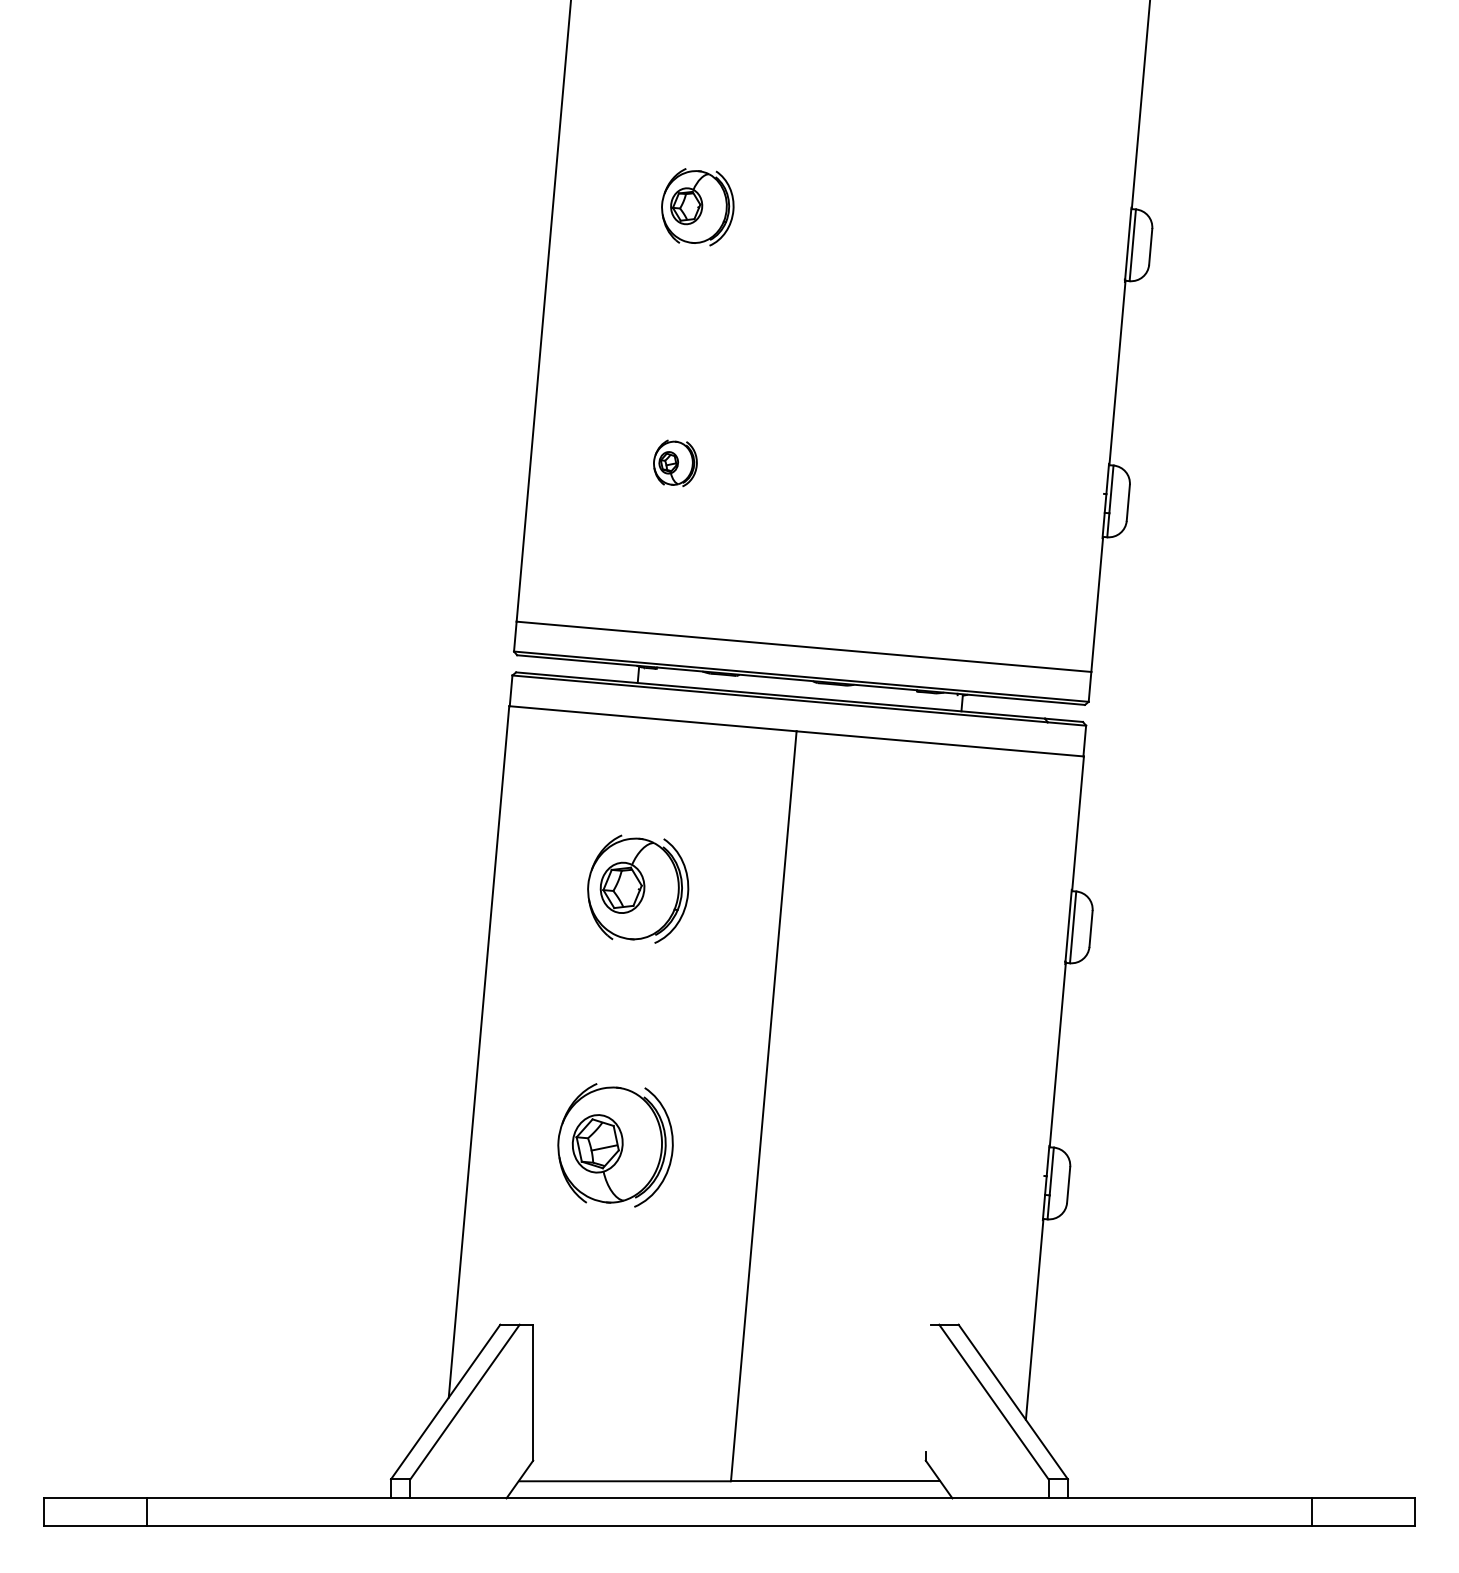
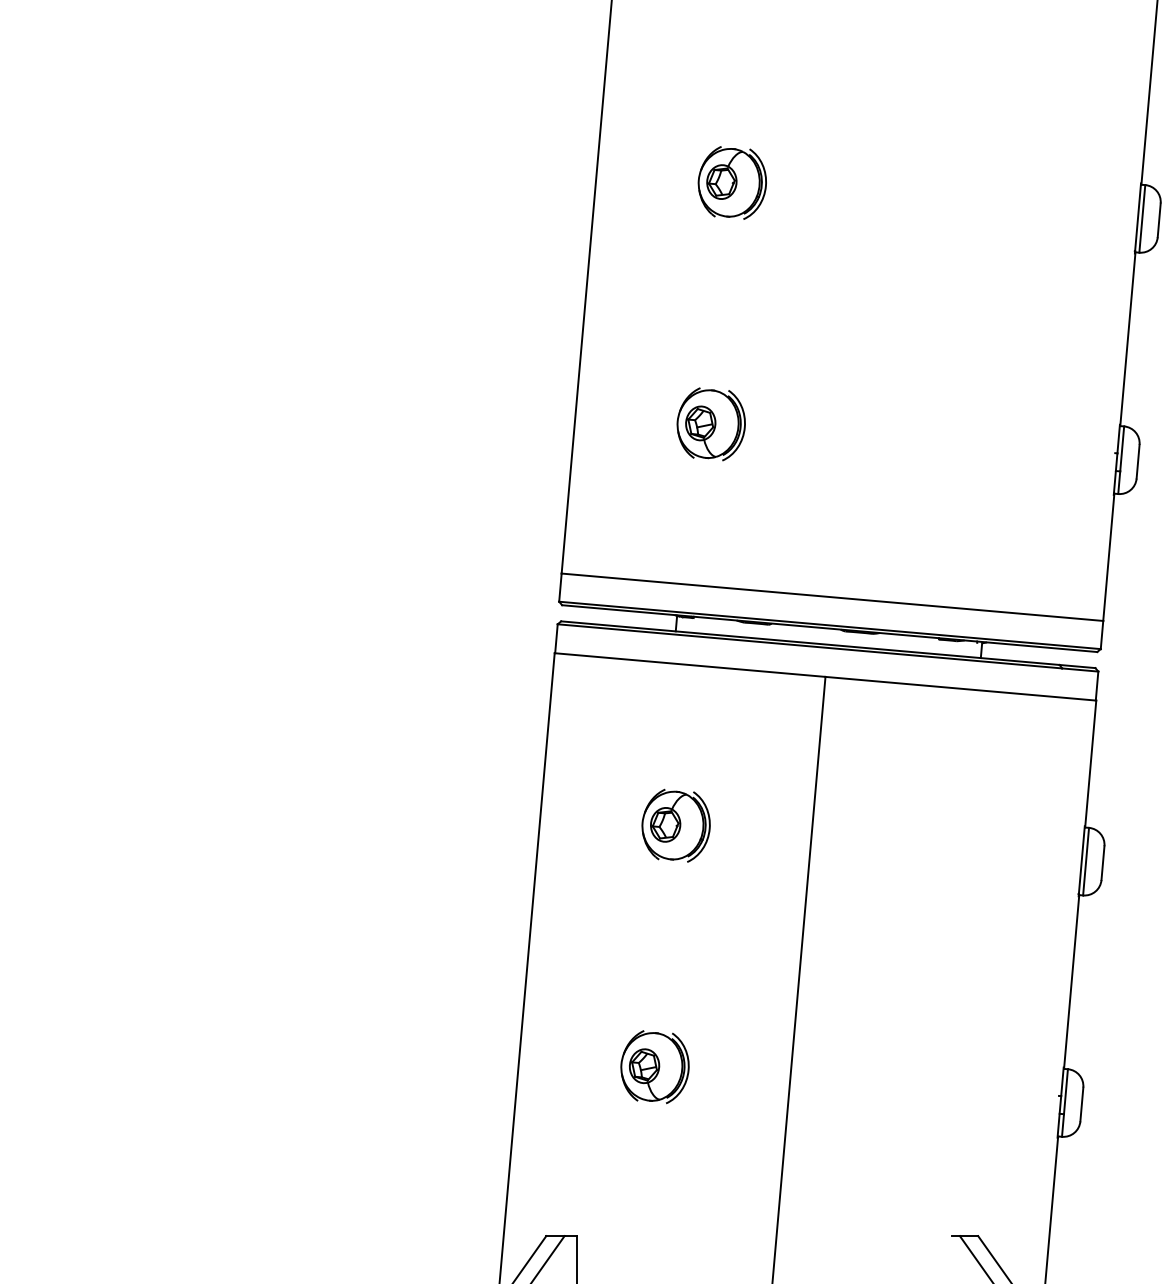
part: (675, 463) -> (711, 424), size x1.67
part: (637, 889) -> (675, 825), size x0.71
part: (615, 1145) -> (654, 1067), size x0.62

